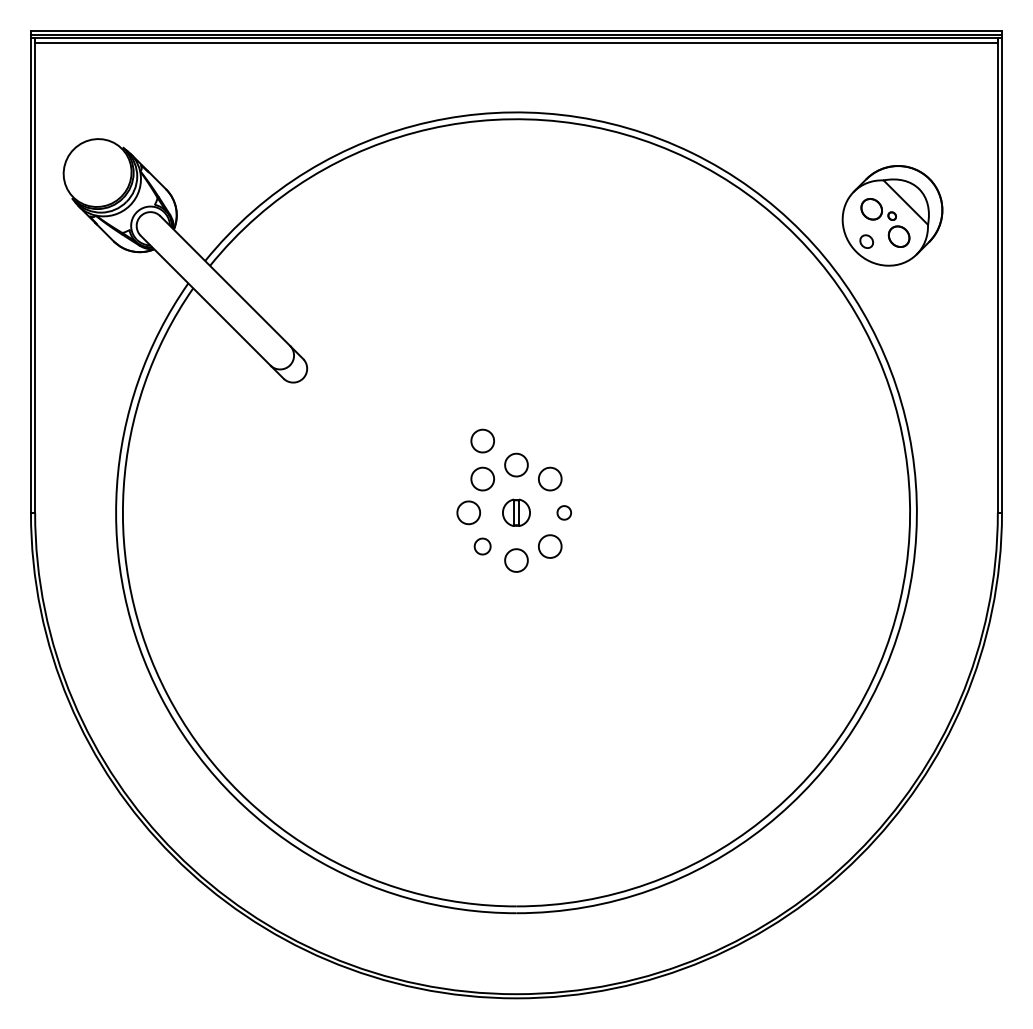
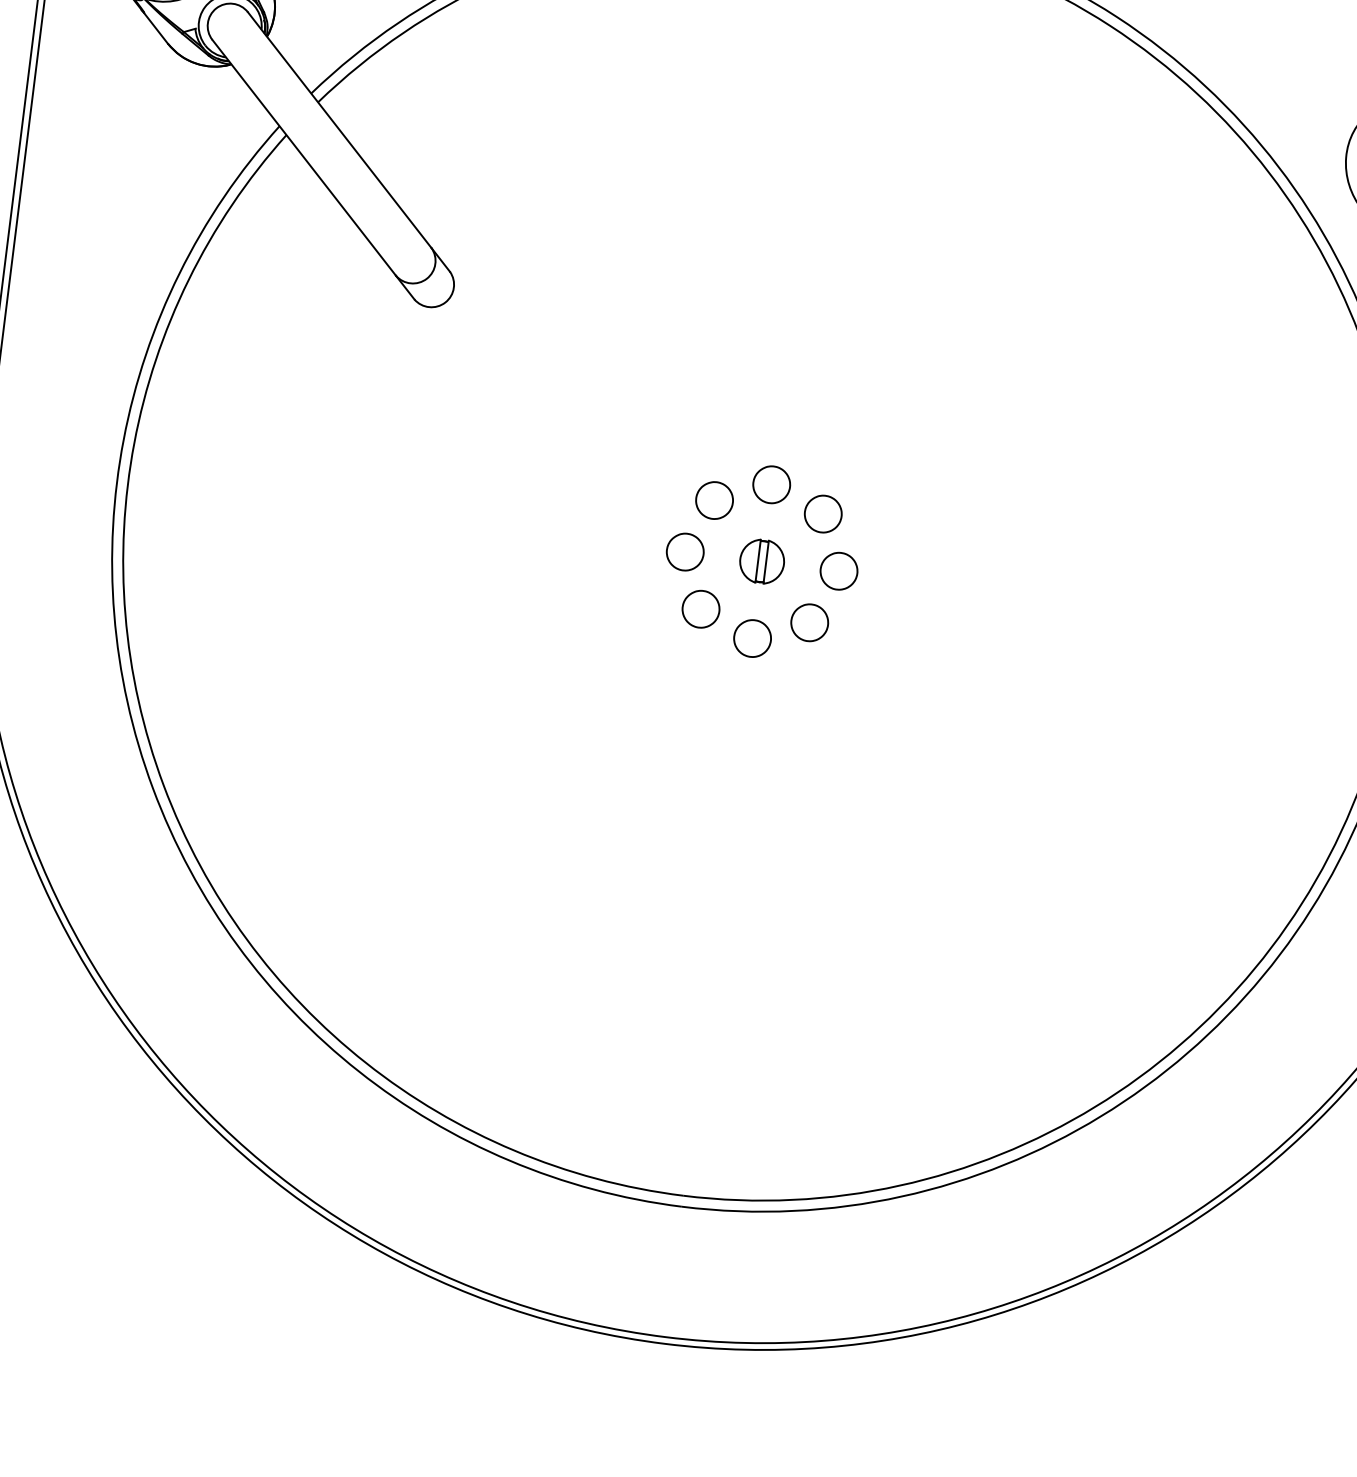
part: (482, 440) -> (721, 438), removed
part: (564, 512) -> (839, 570), size x1.67
part: (482, 546) -> (700, 609), size x1.43

